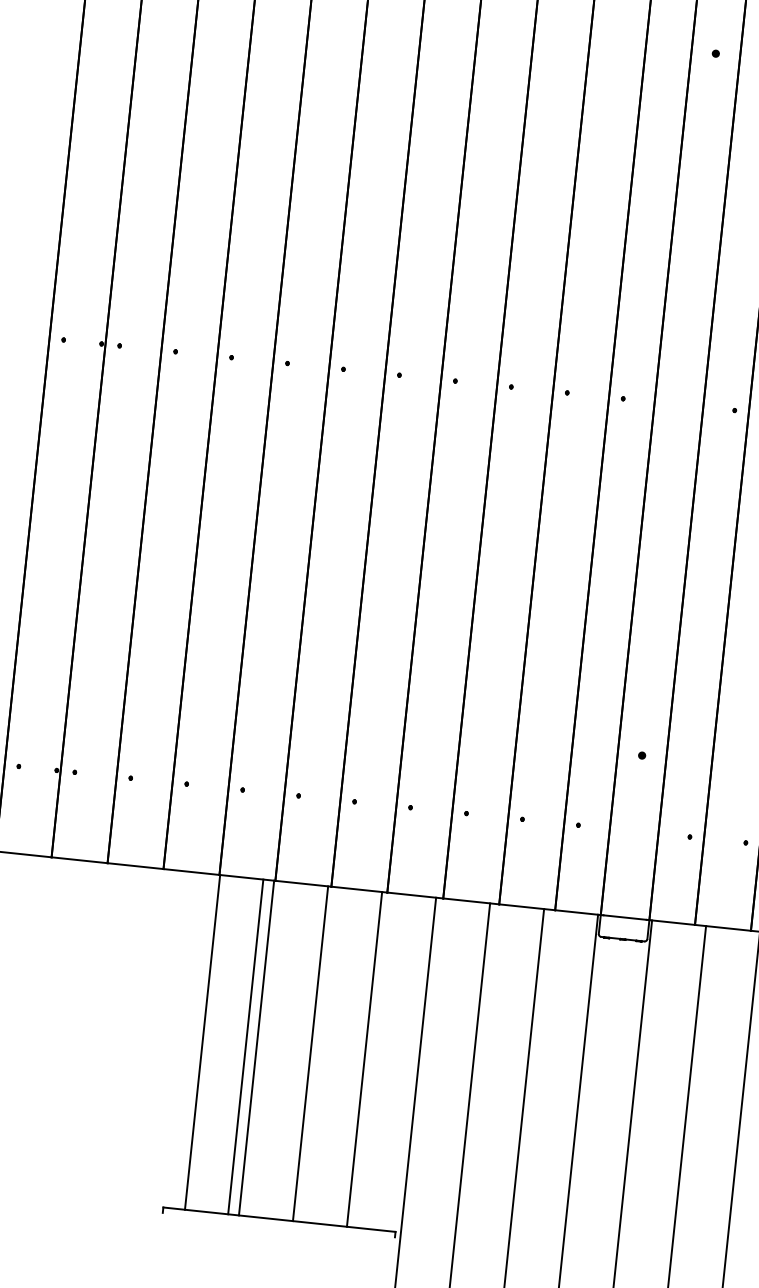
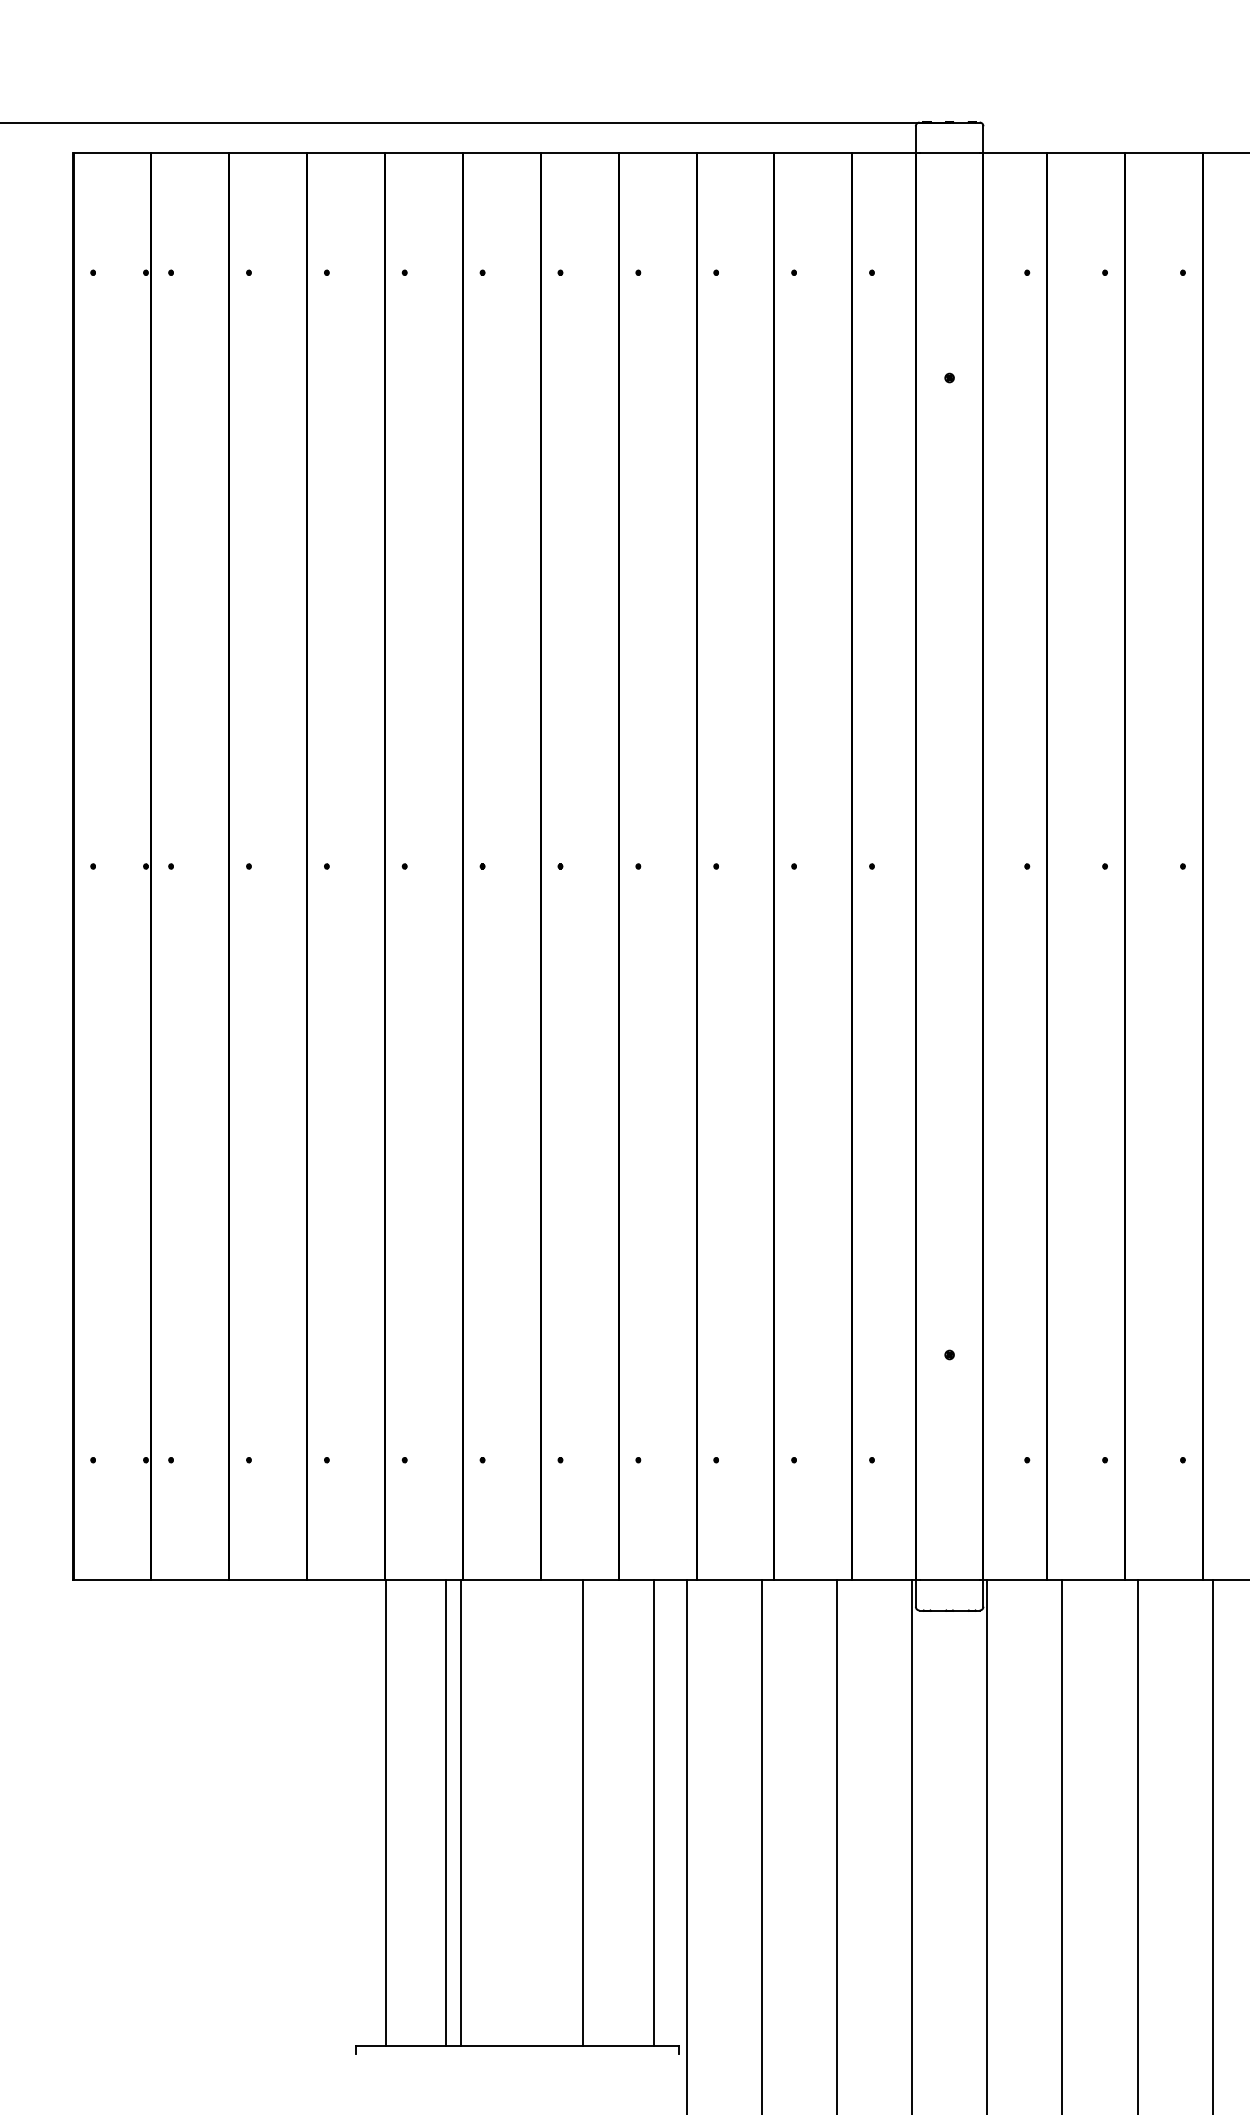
line: (310, 1053) -> (583, 1813), moved
line: (364, 1059) -> (654, 1813), moved

